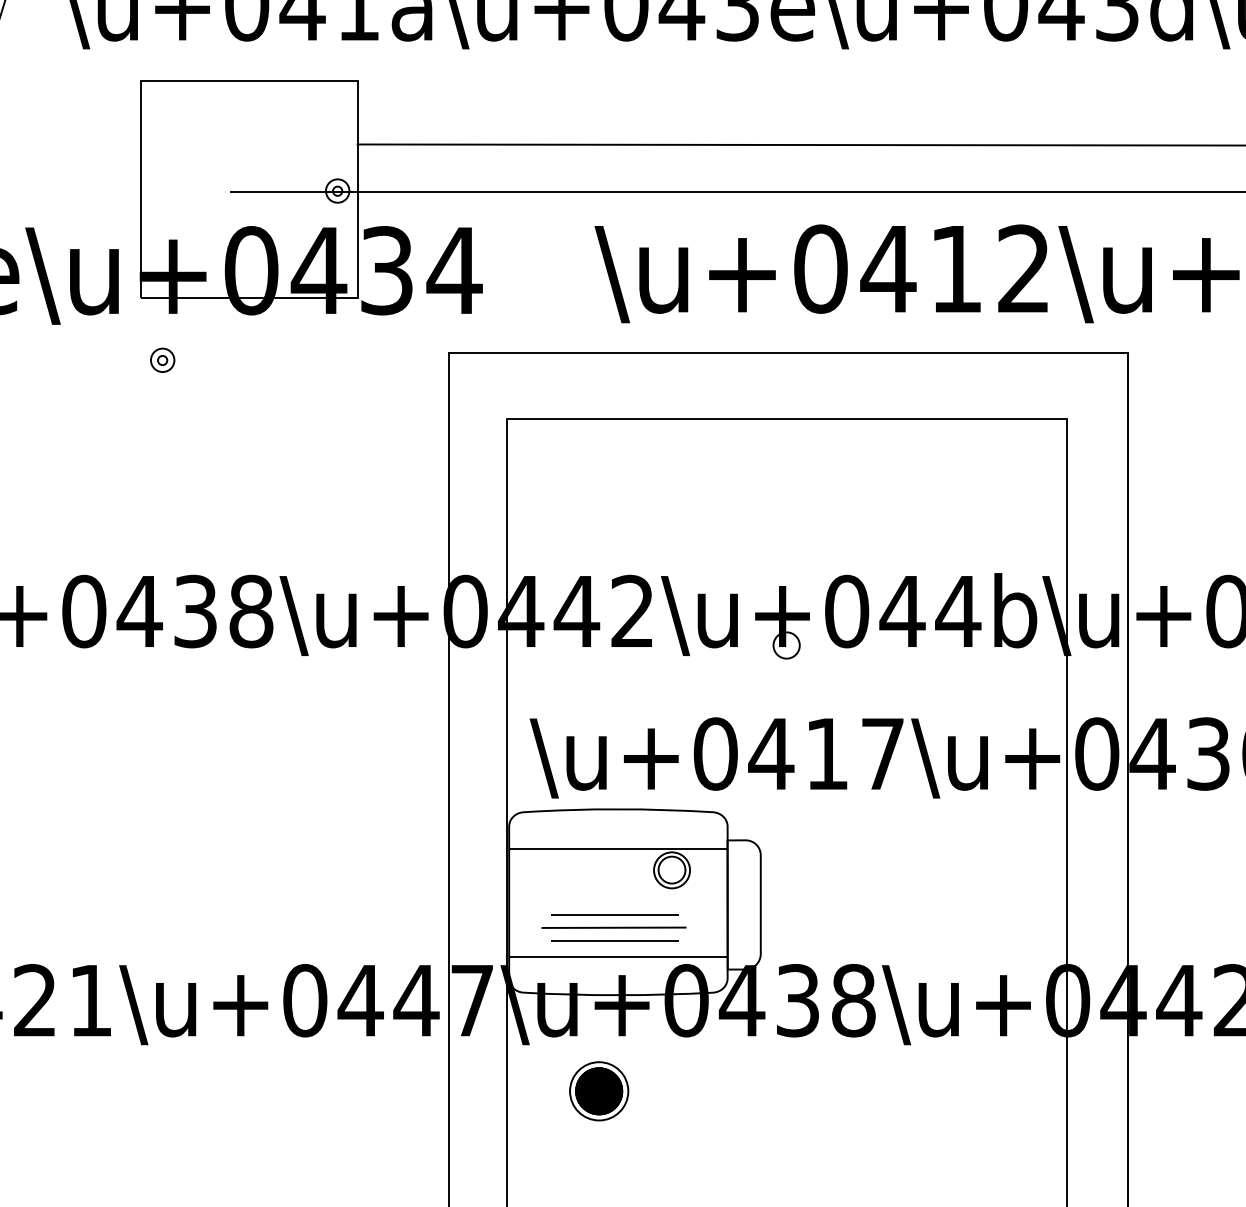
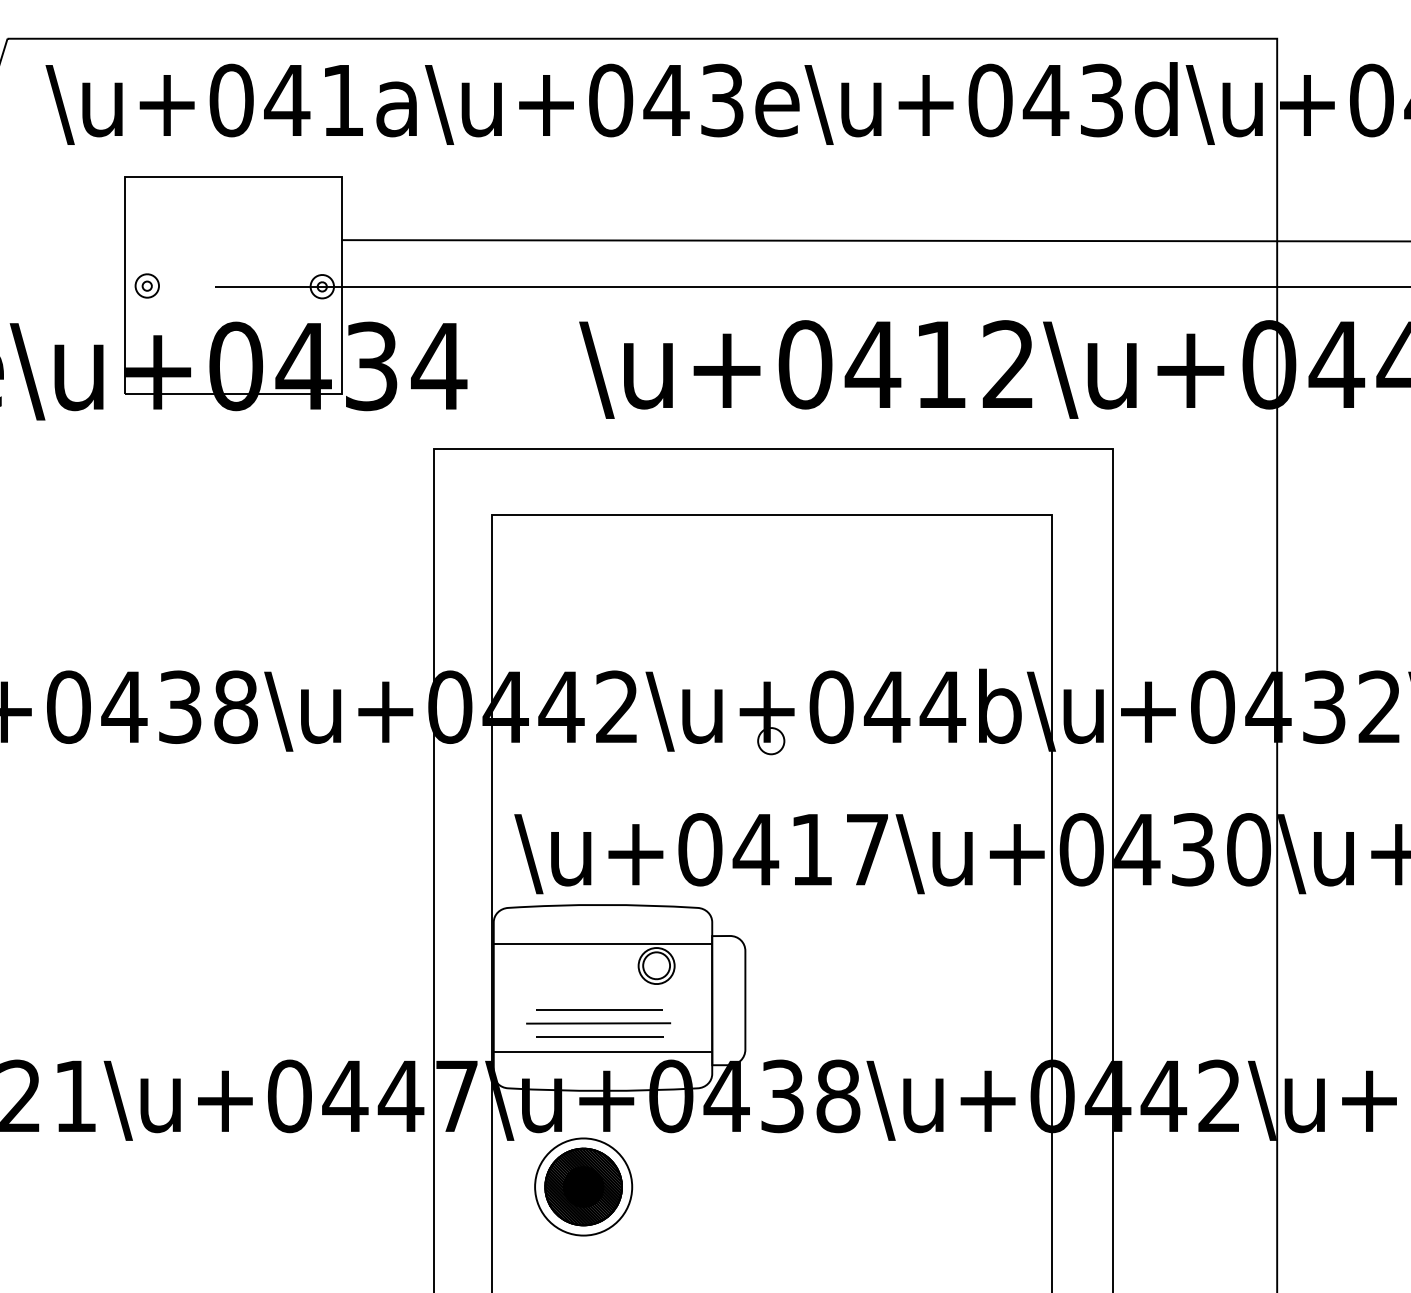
part: (161, 359) -> (146, 285), moved
part: (598, 1090) -> (583, 1186), size x1.67

